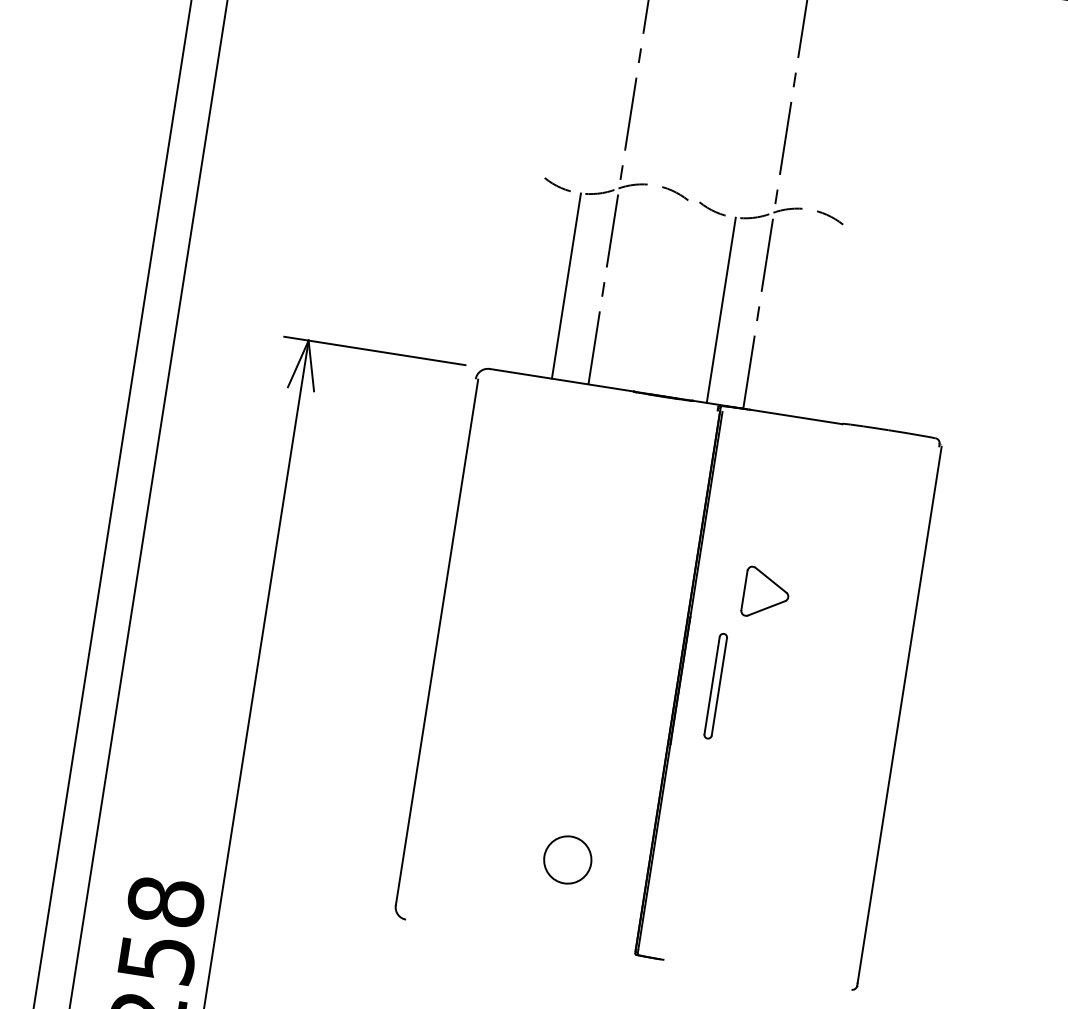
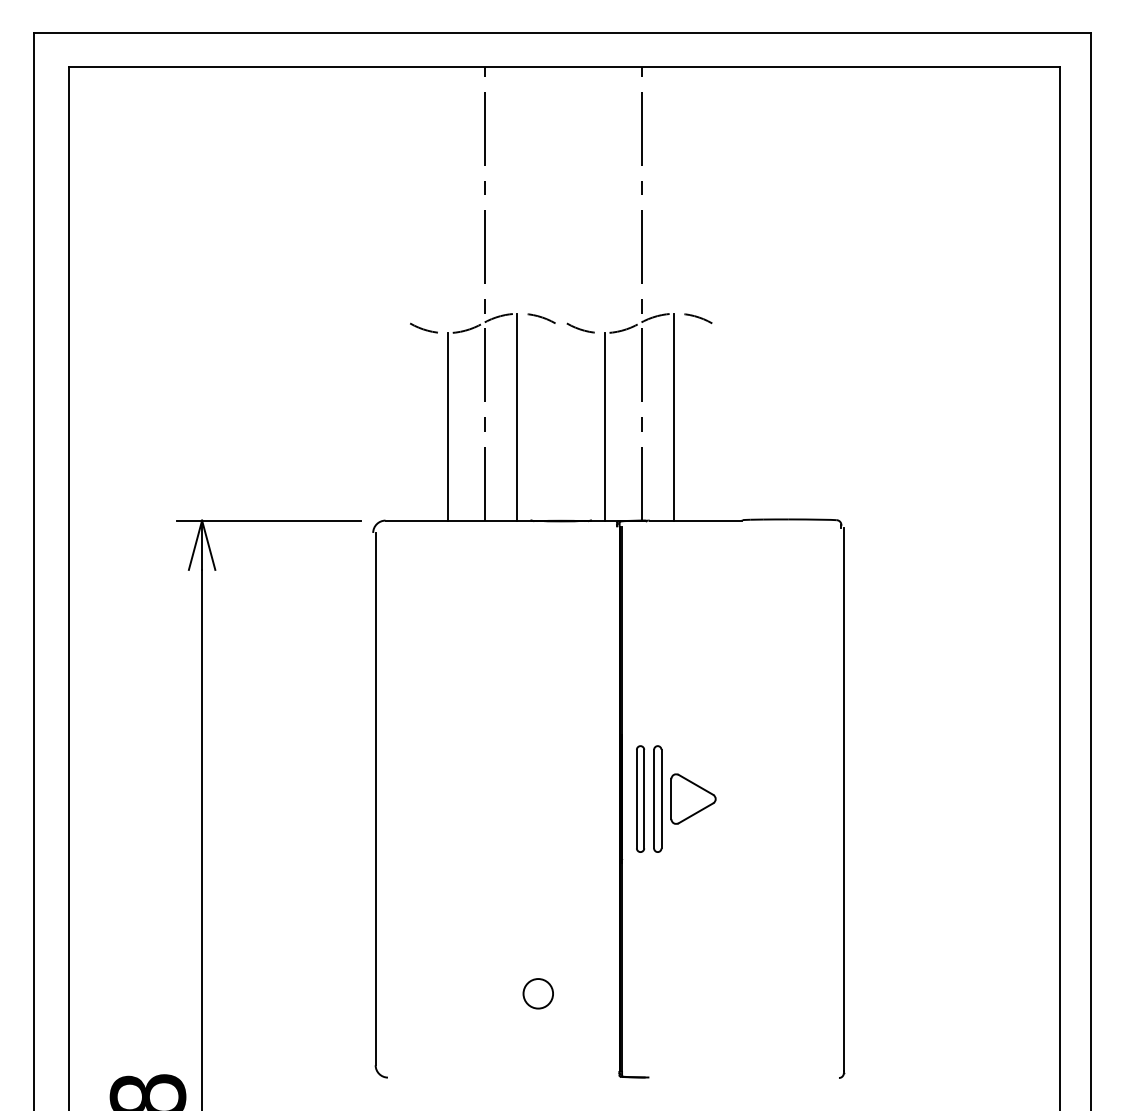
line: (636, 286) -> (517, 416), added
line: (791, 310) -> (674, 416), added
part: (766, 593) -> (693, 798), moved
part: (698, 682) -> (640, 798), added
circle: (566, 859) -> (537, 993), size x0.62

